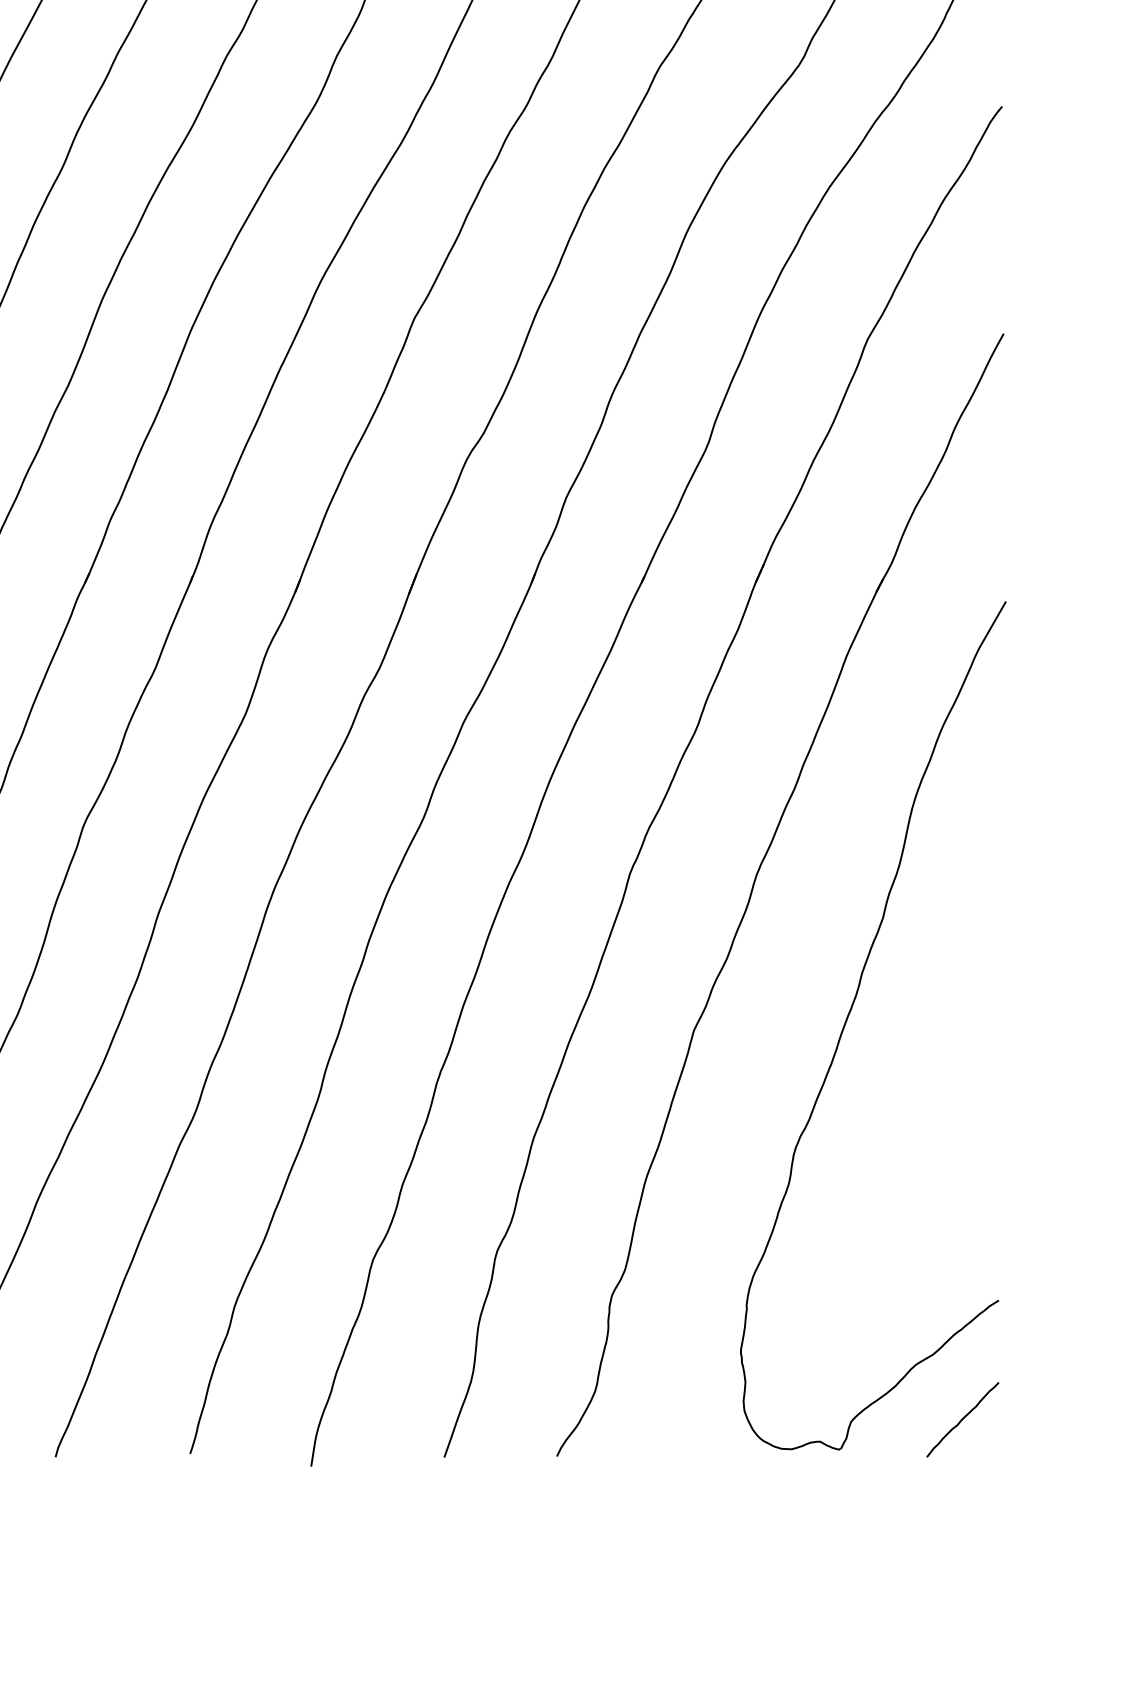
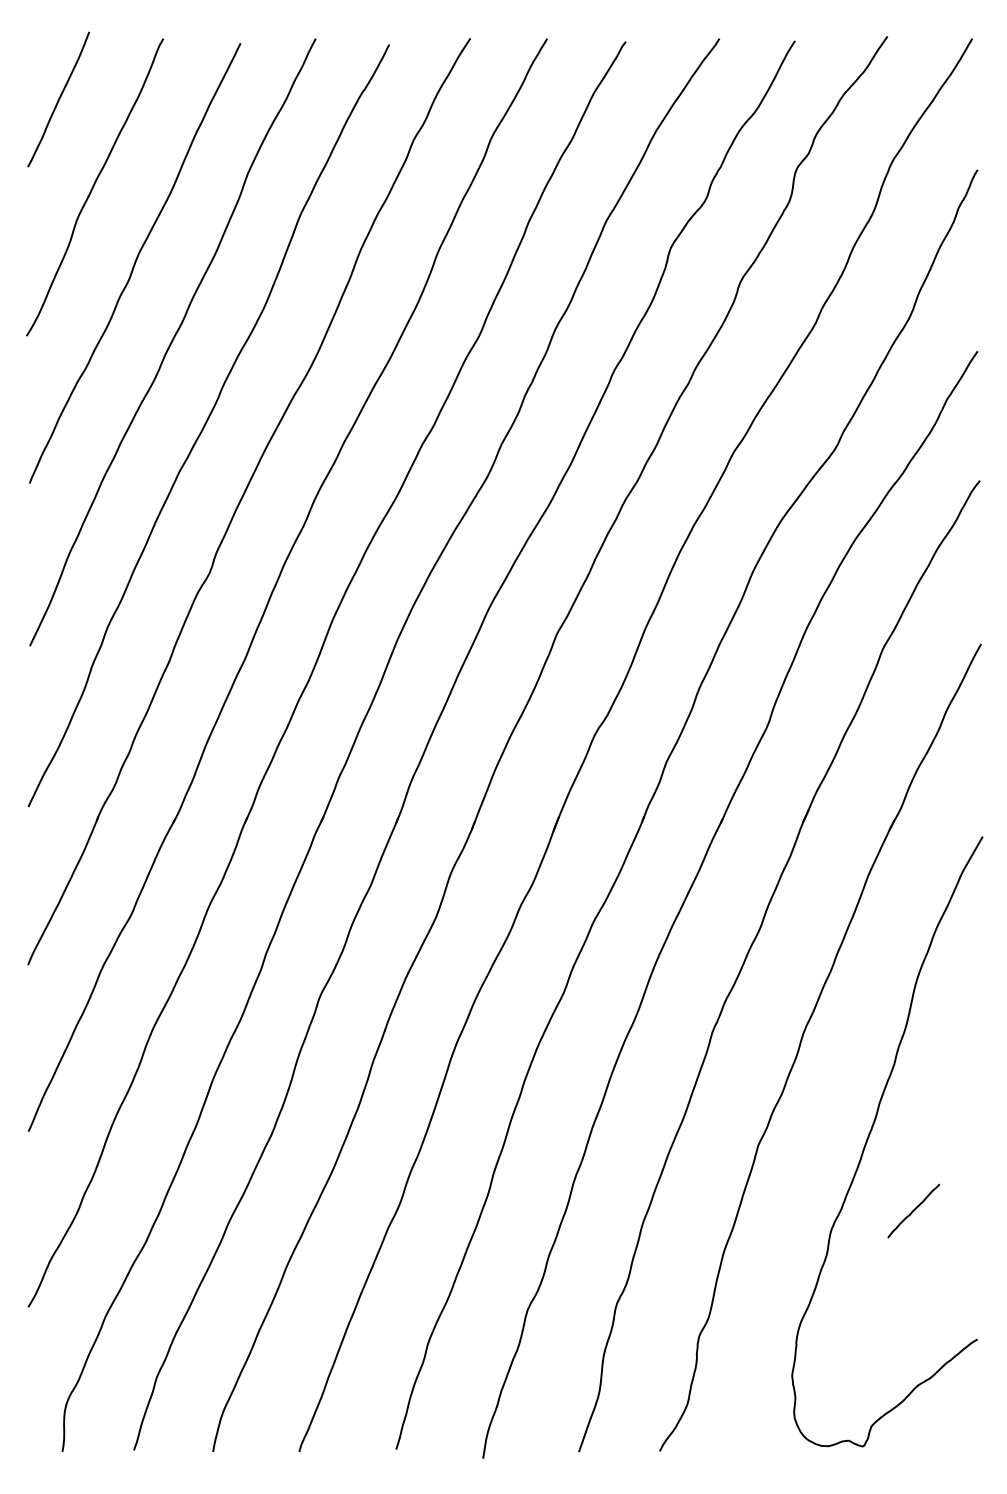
line: (962, 1419) -> (913, 1210), moved

